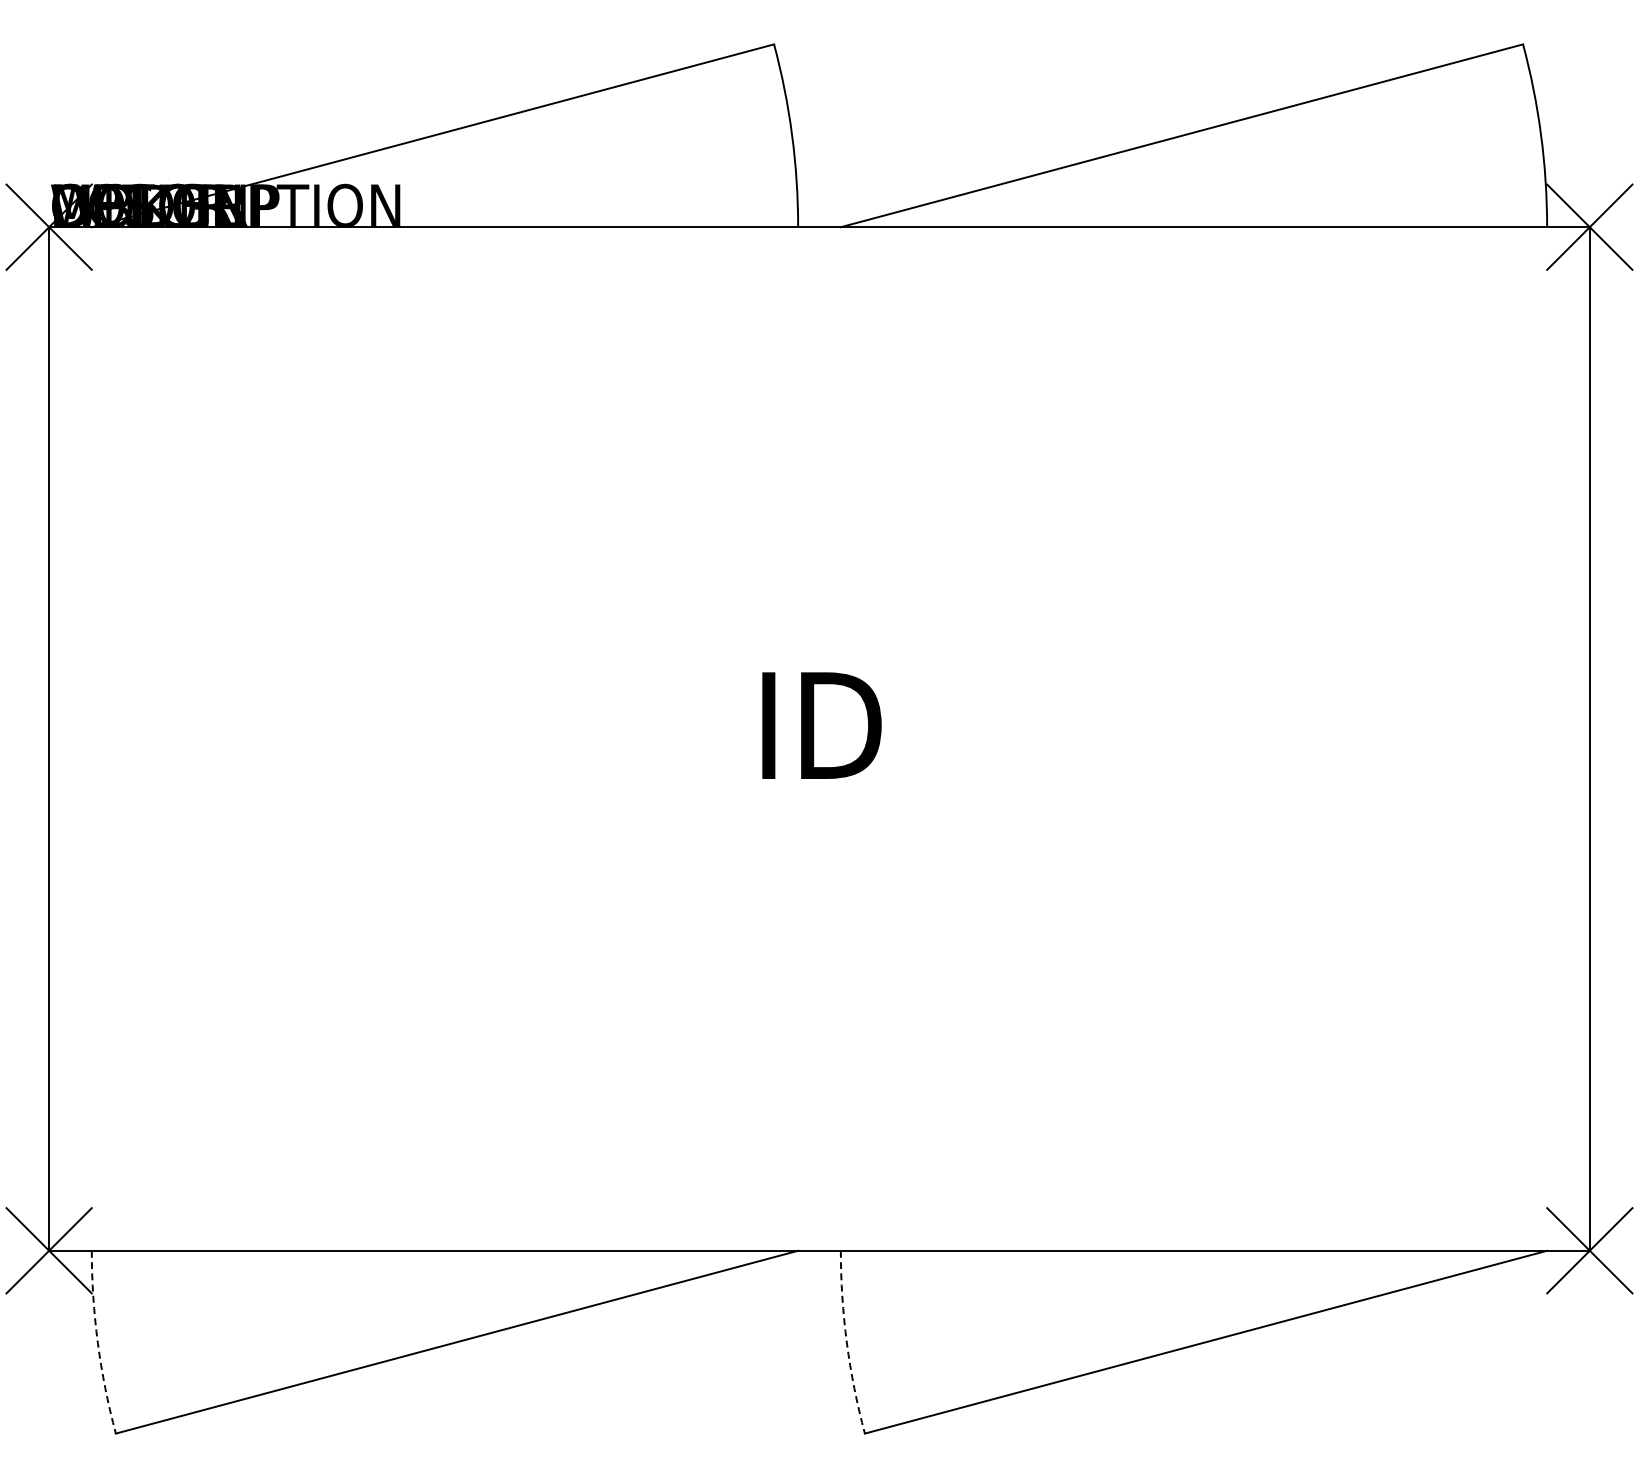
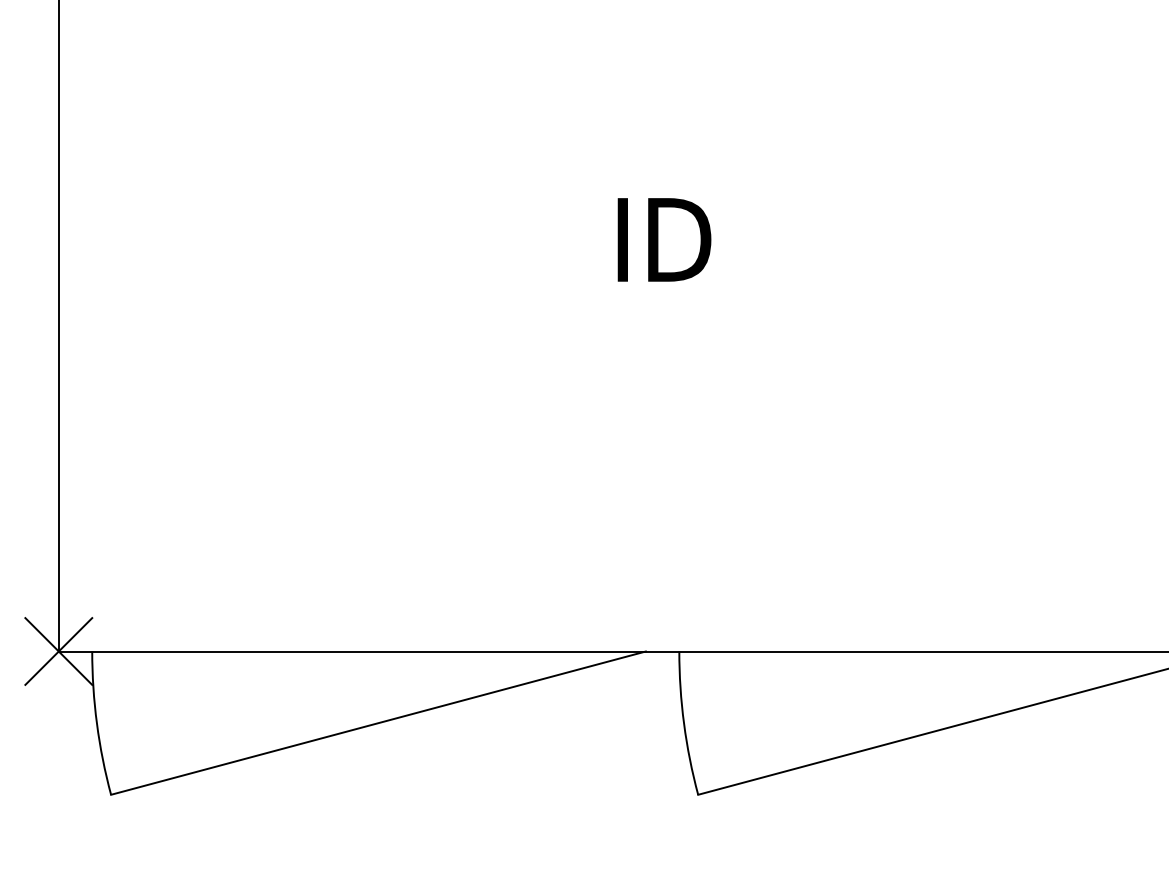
arc: (97, 1342) -> (96, 723), dashed -> solid
arc: (846, 1342) -> (683, 723), dashed -> solid

